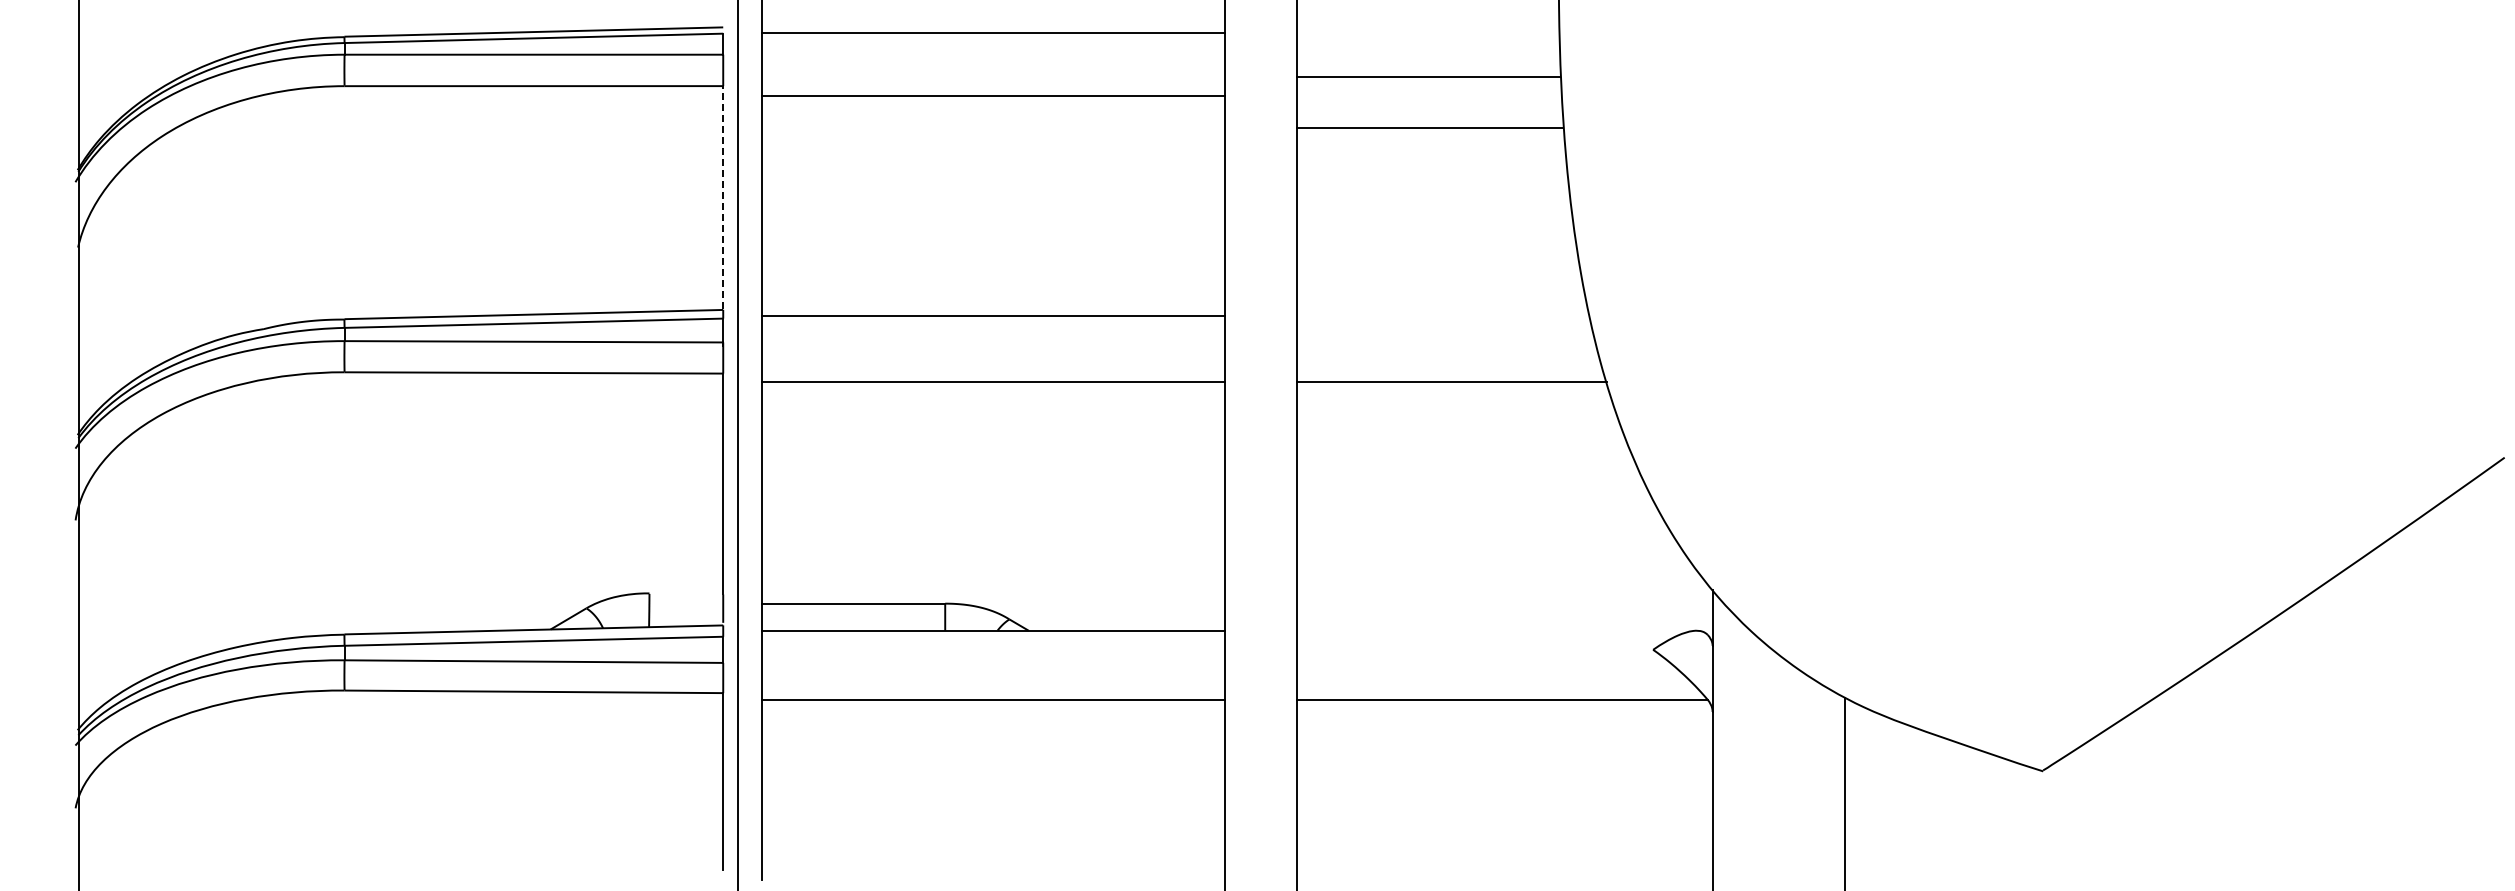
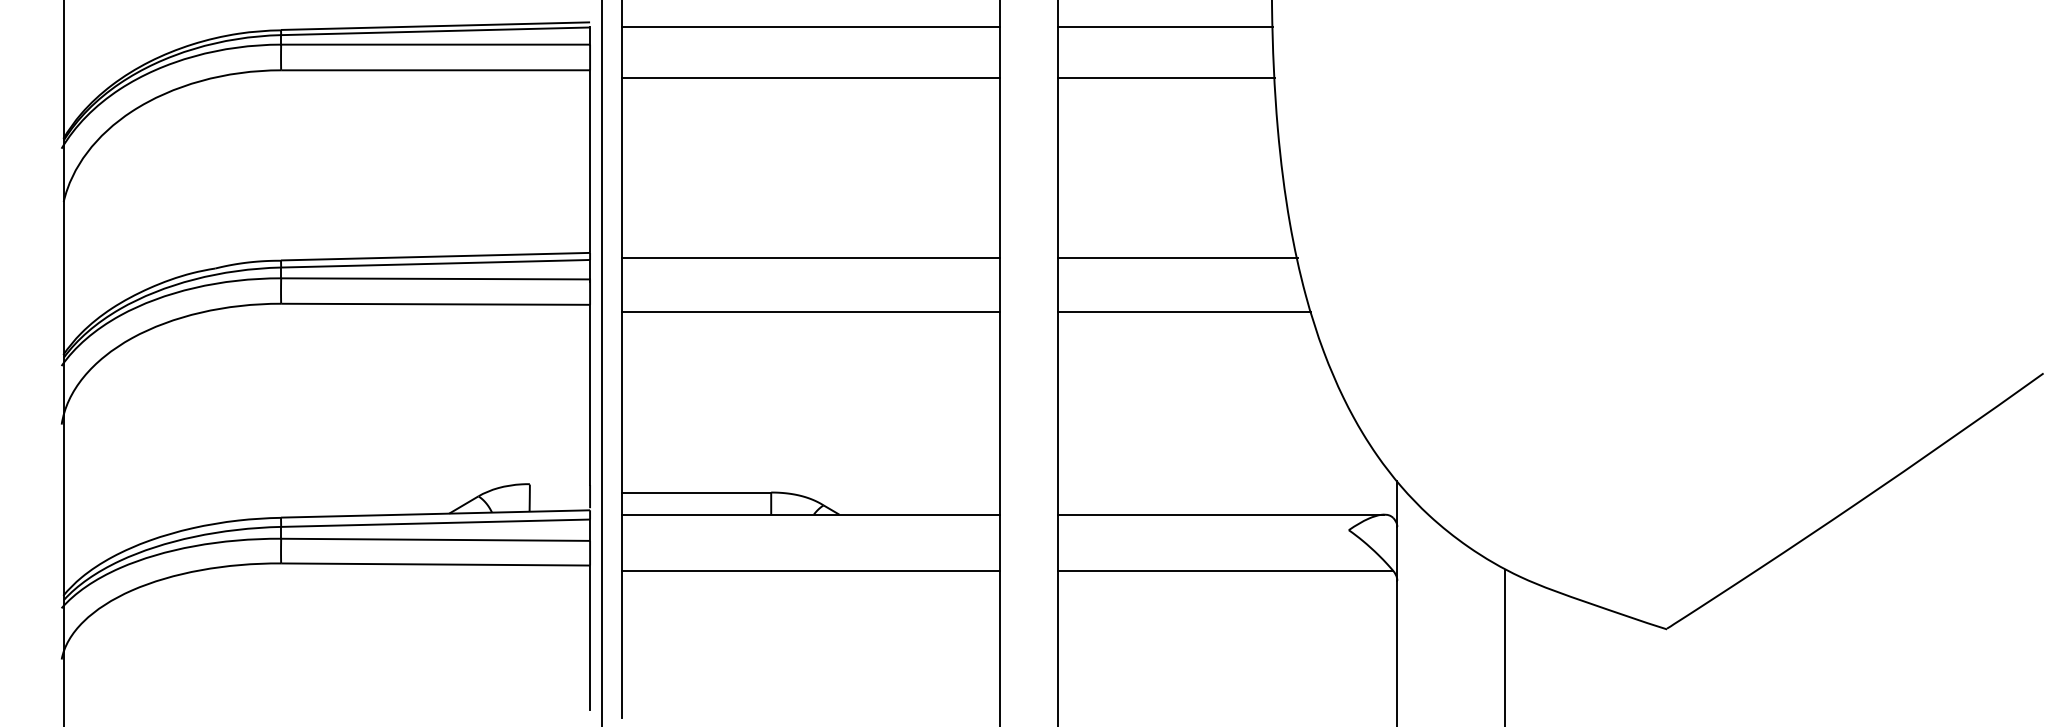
line: (1428, 77) -> (1165, 27), moved
line: (1429, 127) -> (1166, 77), moved
line: (723, 196) -> (590, 160), dashed -> solid
line: (1443, 315) -> (1177, 257), added
line: (1496, 630) -> (1221, 514), added

